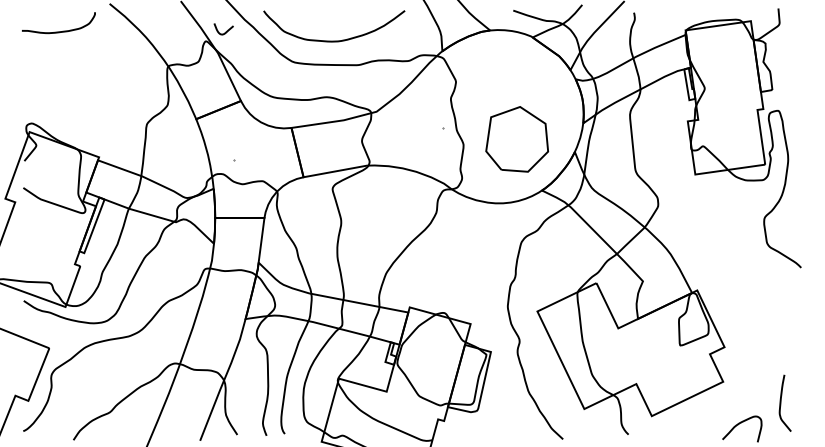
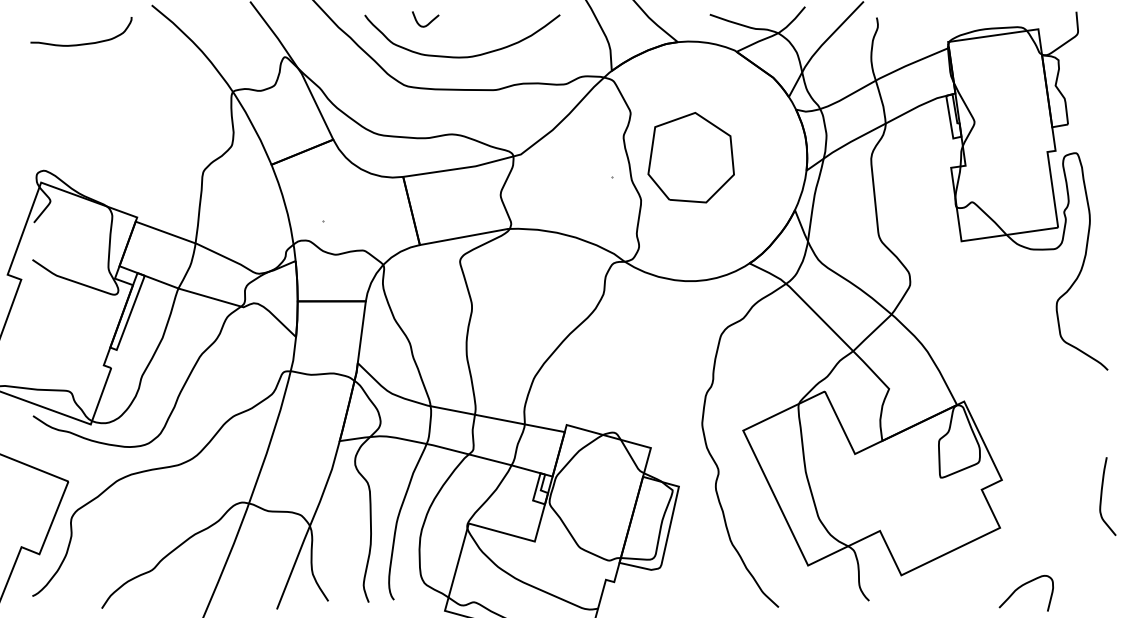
curve: (225, 31) -> (428, 22), moved
part: (516, 139) -> (690, 157), moved
curve: (781, 403) -> (1102, 496), moved

